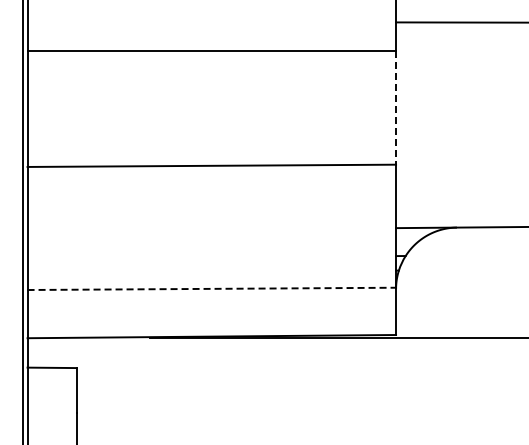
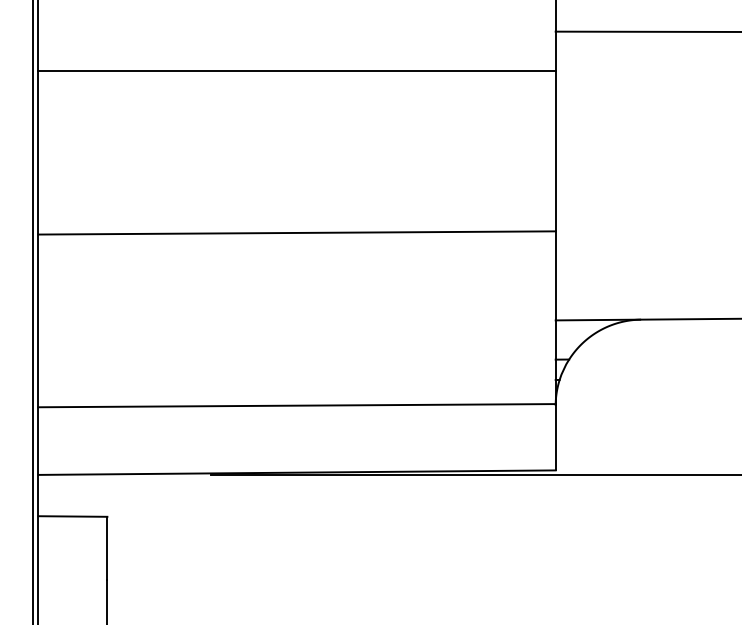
line: (396, 108) -> (556, 152), dashed -> solid
line: (212, 288) -> (298, 405), dashed -> solid

